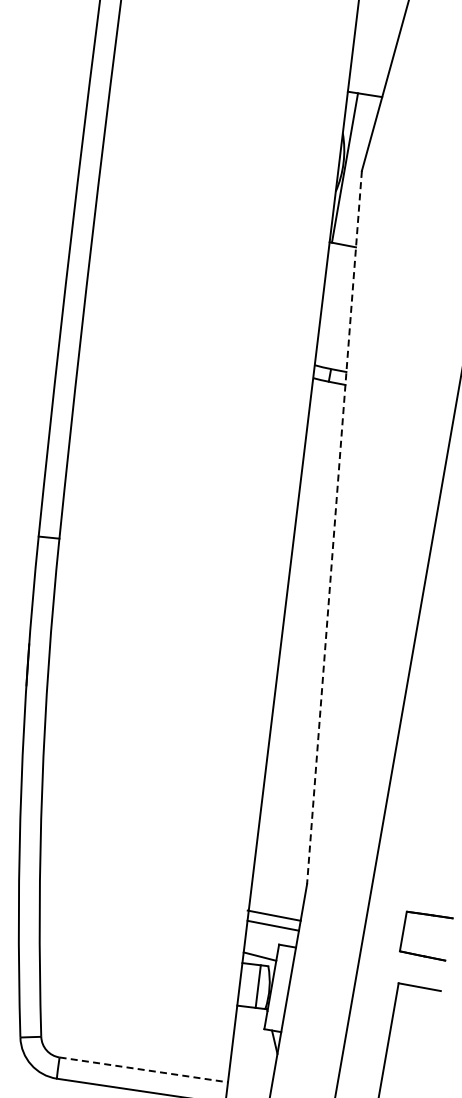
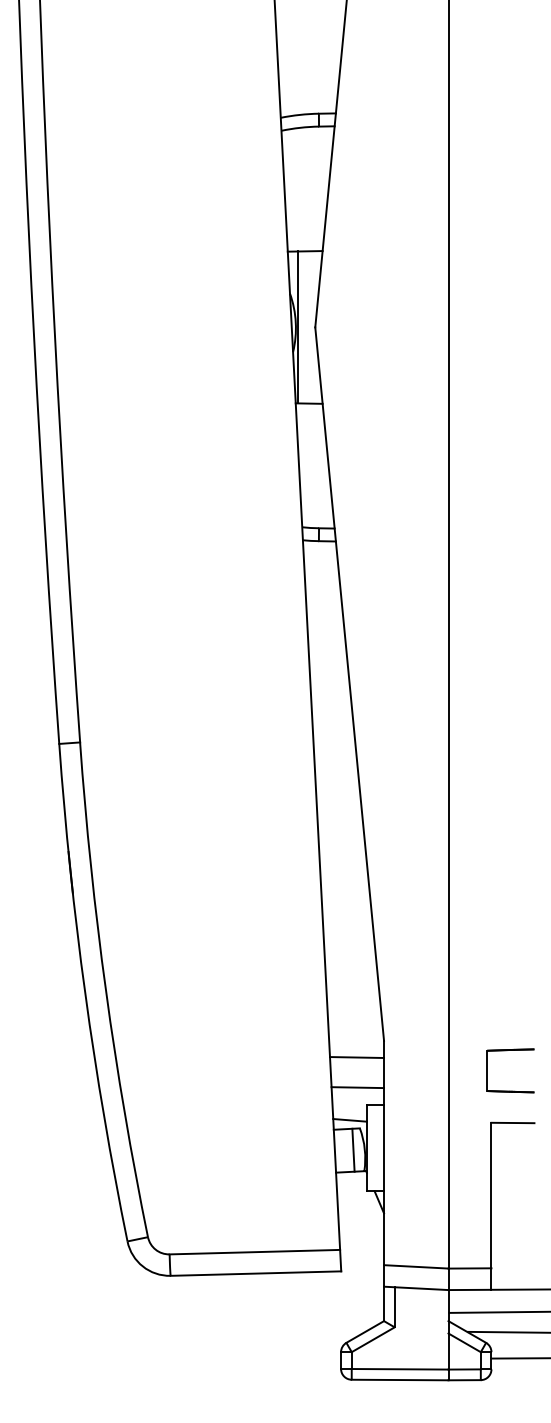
line: (334, 527) -> (349, 684), dashed -> solid
line: (274, 915) -> (357, 1057), moved
line: (144, 1070) -> (255, 1252), dashed -> solid

